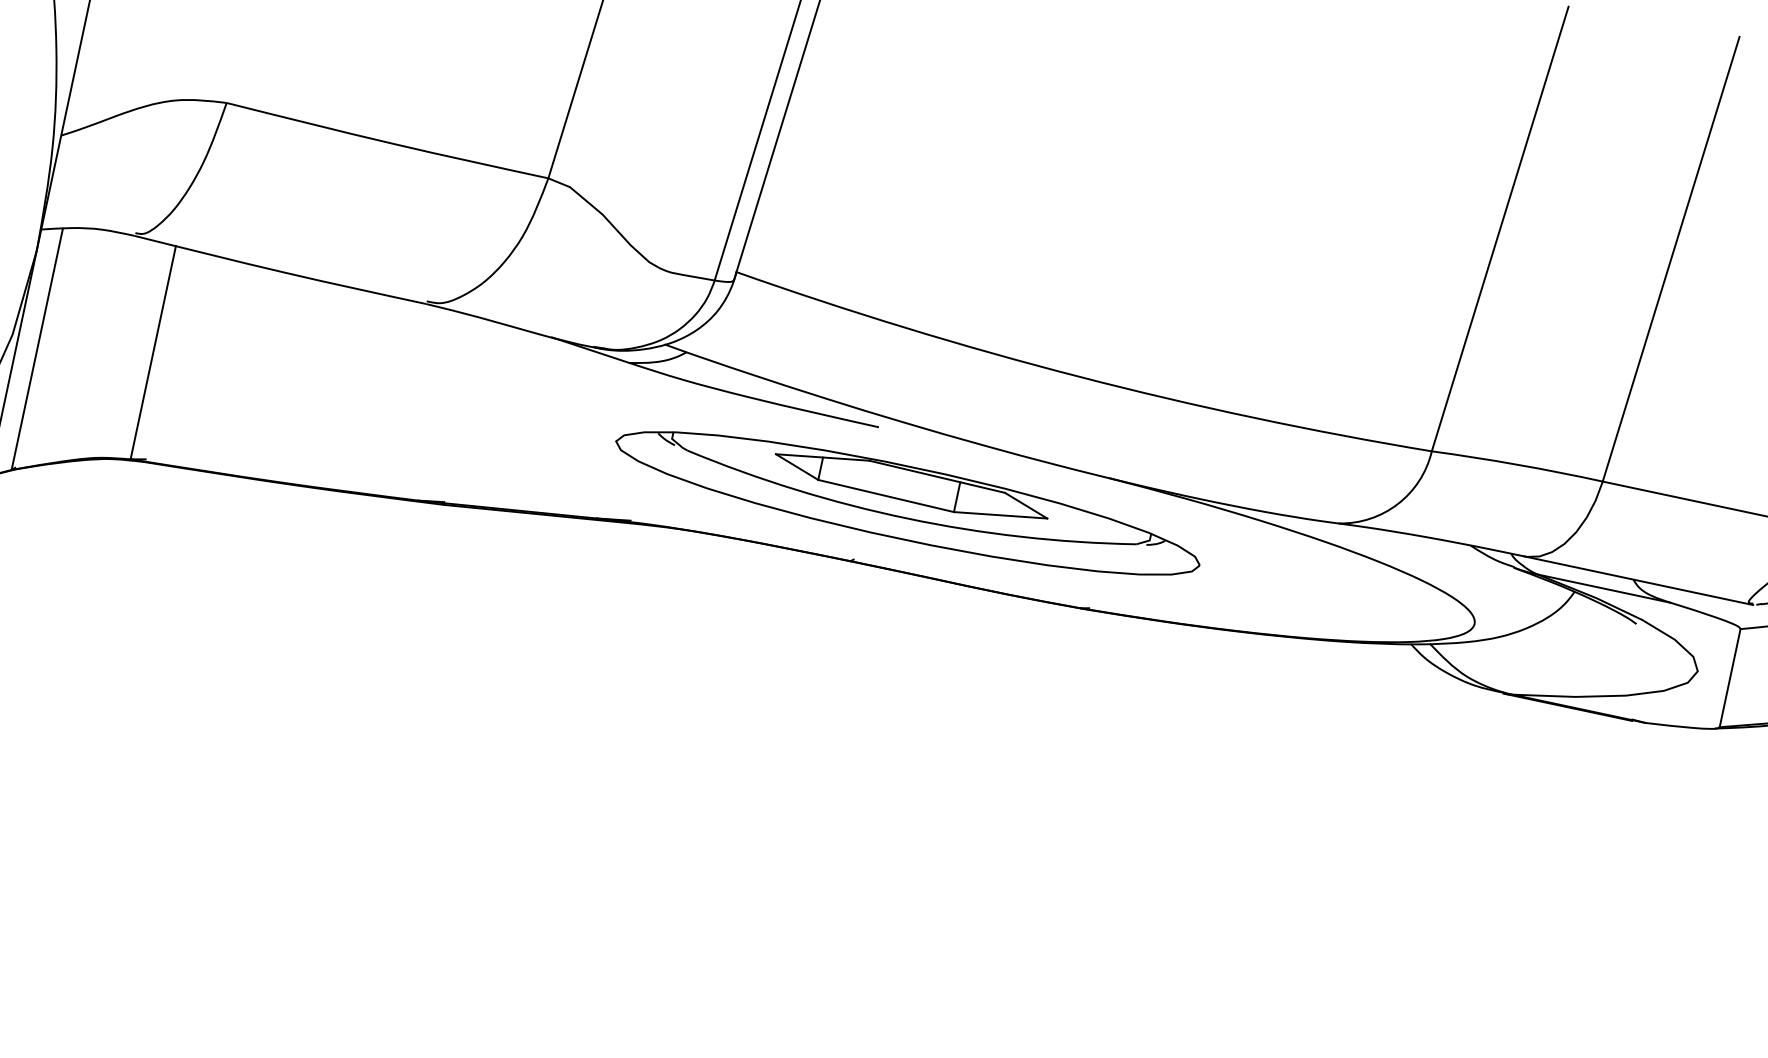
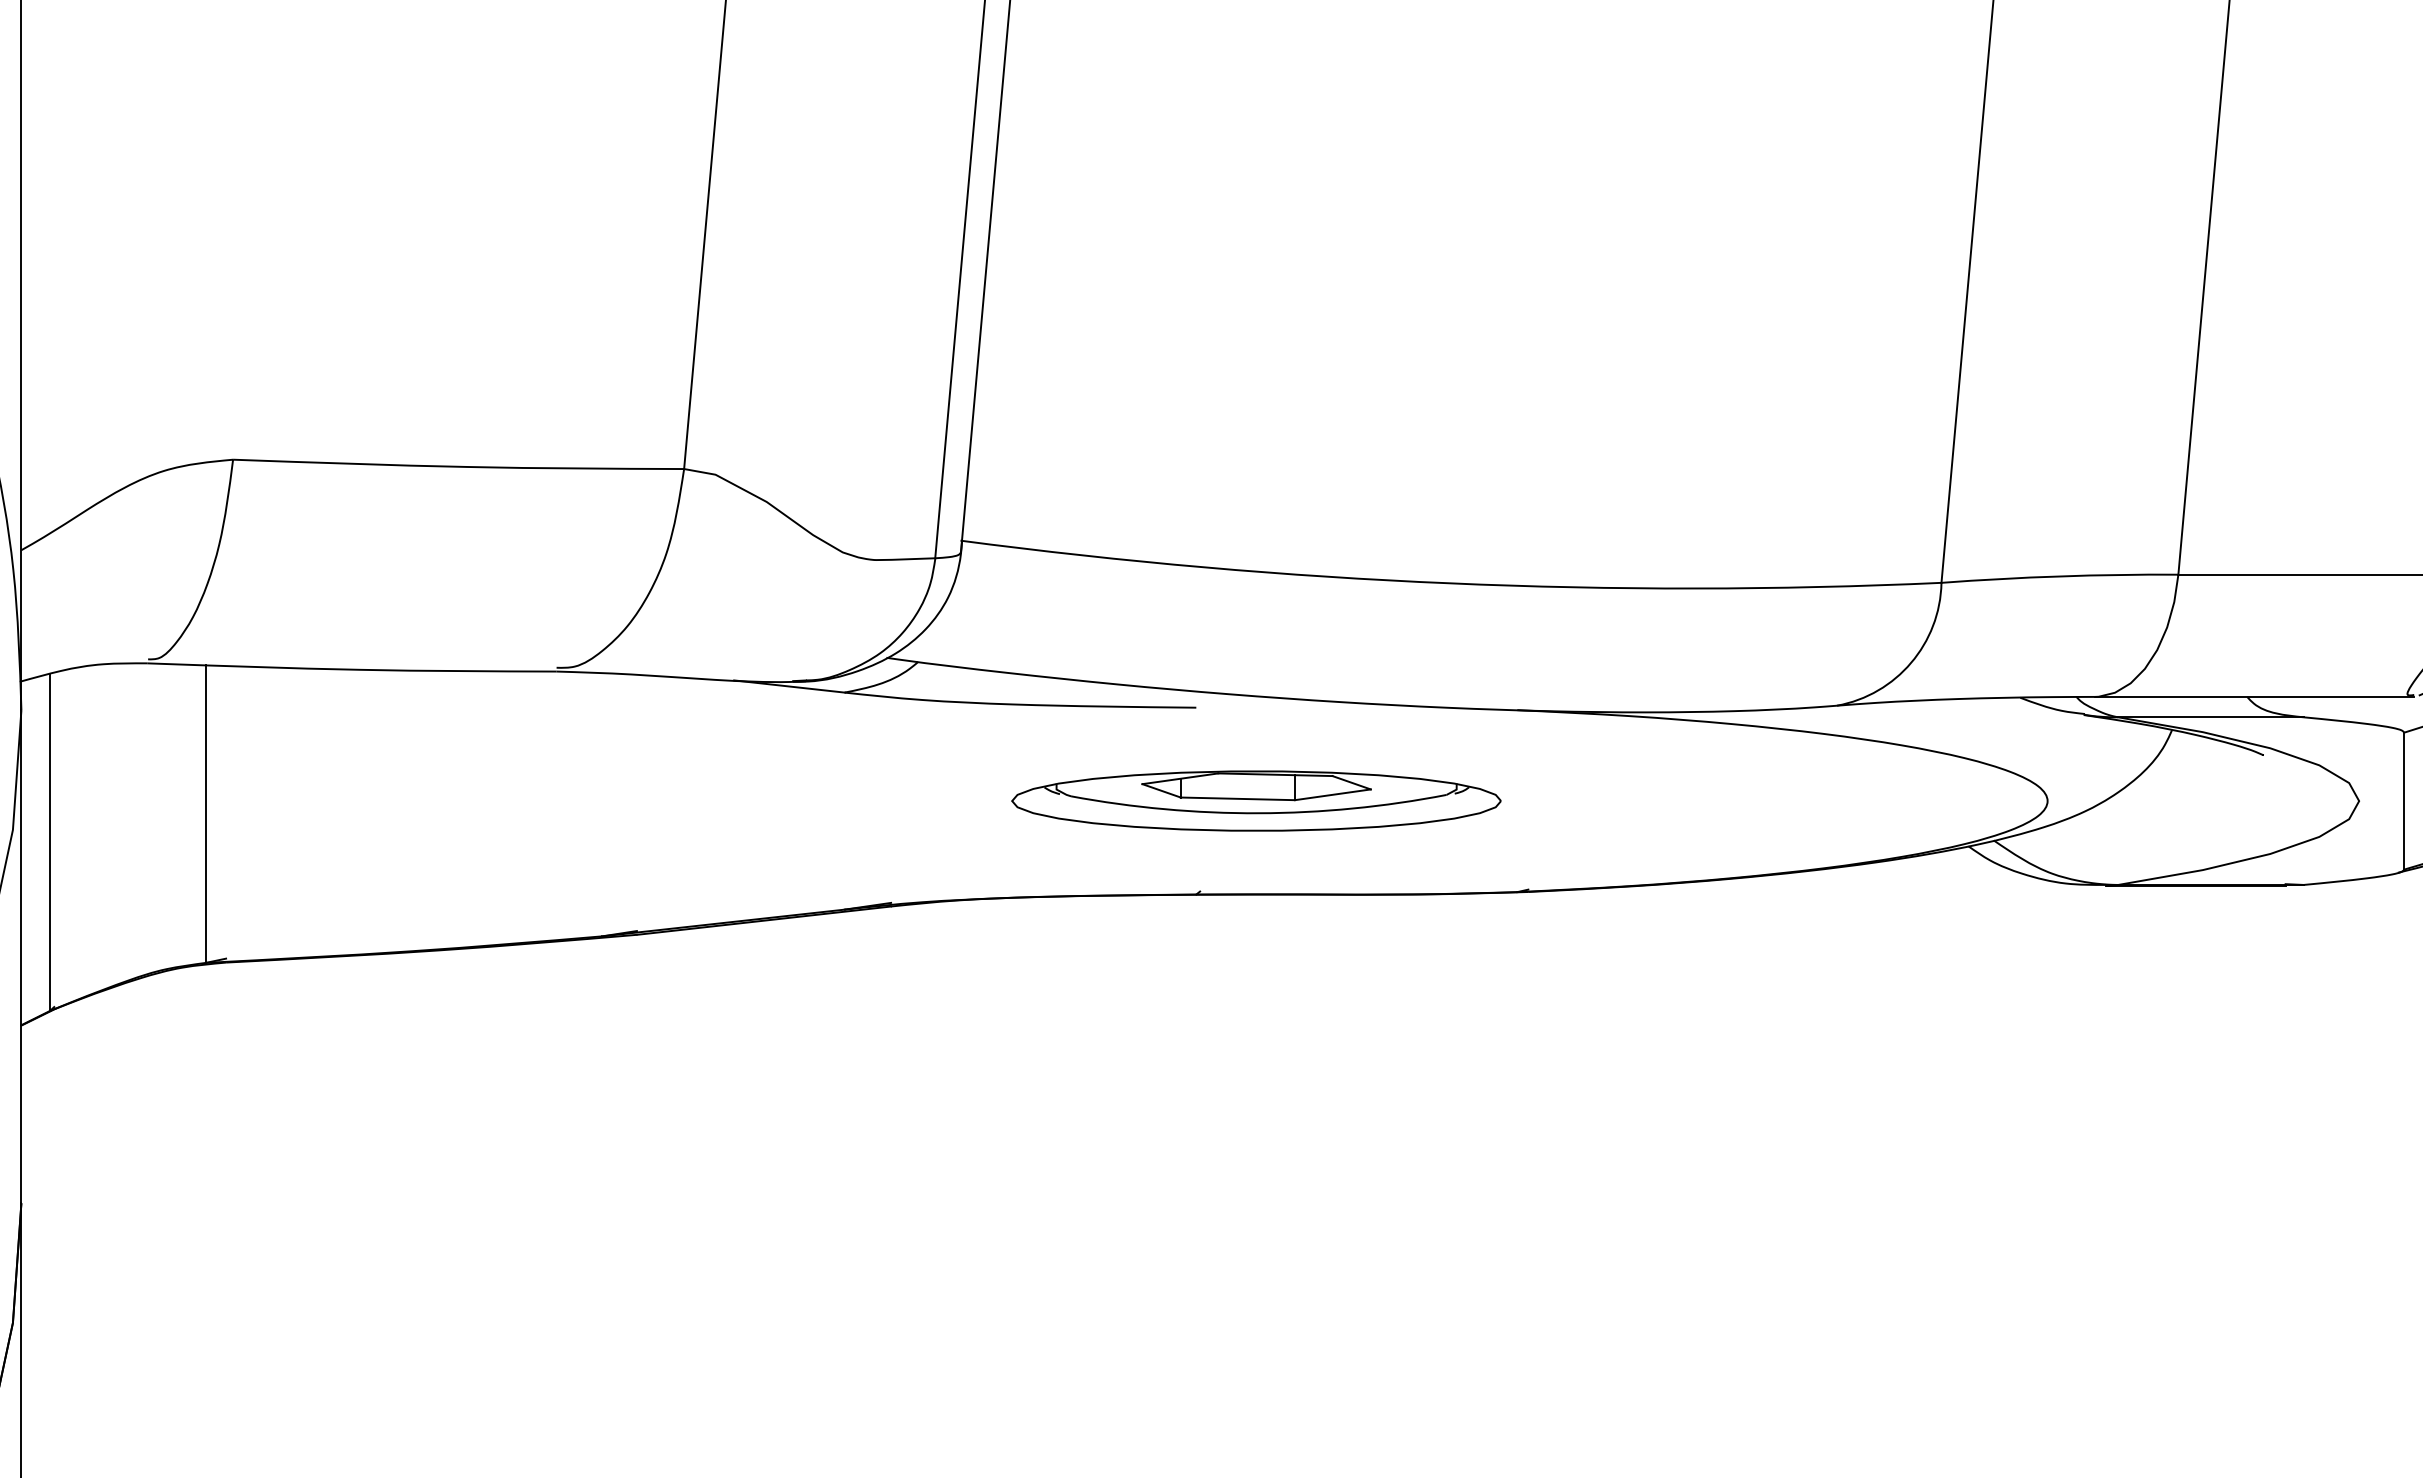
part: (907, 502) -> (1256, 800), size x0.6

